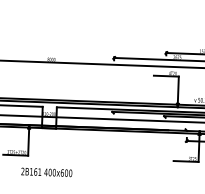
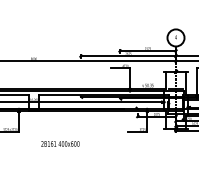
text: (46, 171) -> (60, 143), moved

